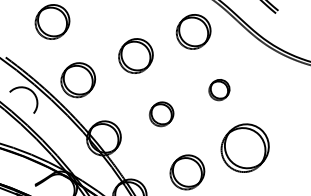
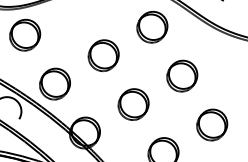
part: (219, 89) -> (182, 75), size x1.67
part: (161, 114) -> (133, 104), size x1.43
part: (244, 148) -> (211, 125), size x0.71

